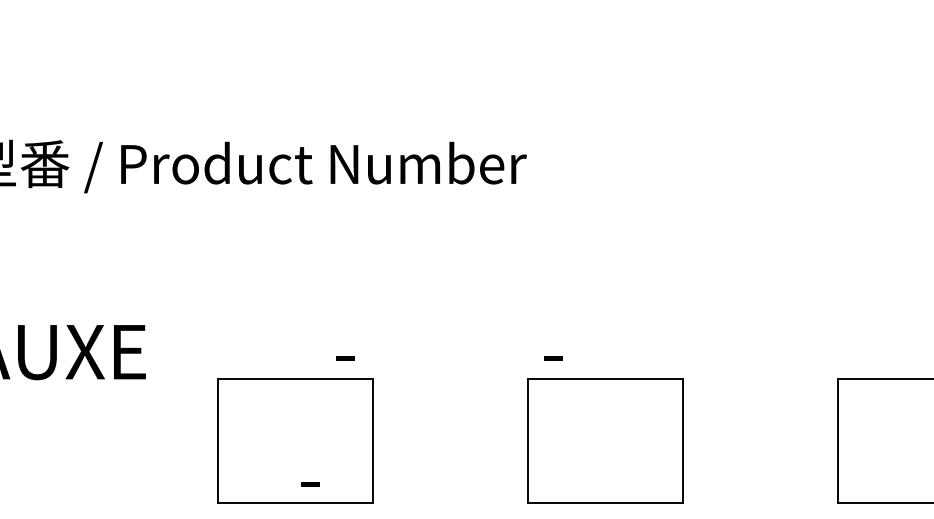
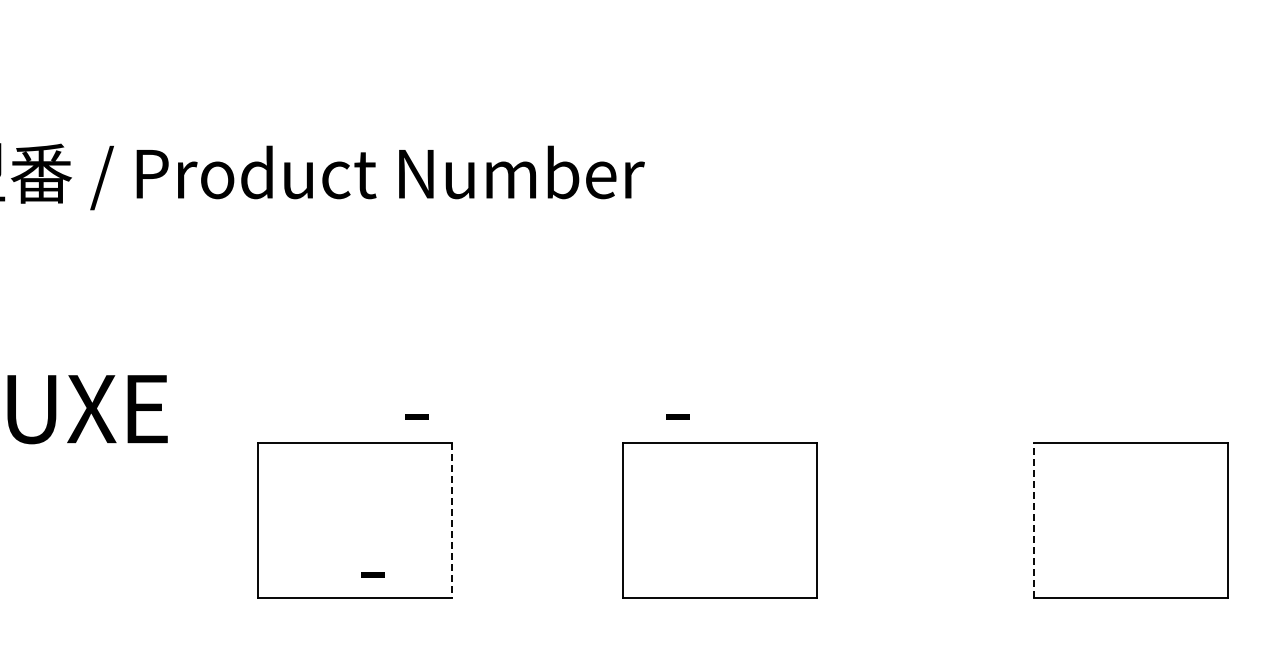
line: (372, 441) -> (451, 520), solid -> dashed
part: (604, 441) -> (719, 520), moved
line: (837, 441) -> (1033, 520), solid -> dashed

